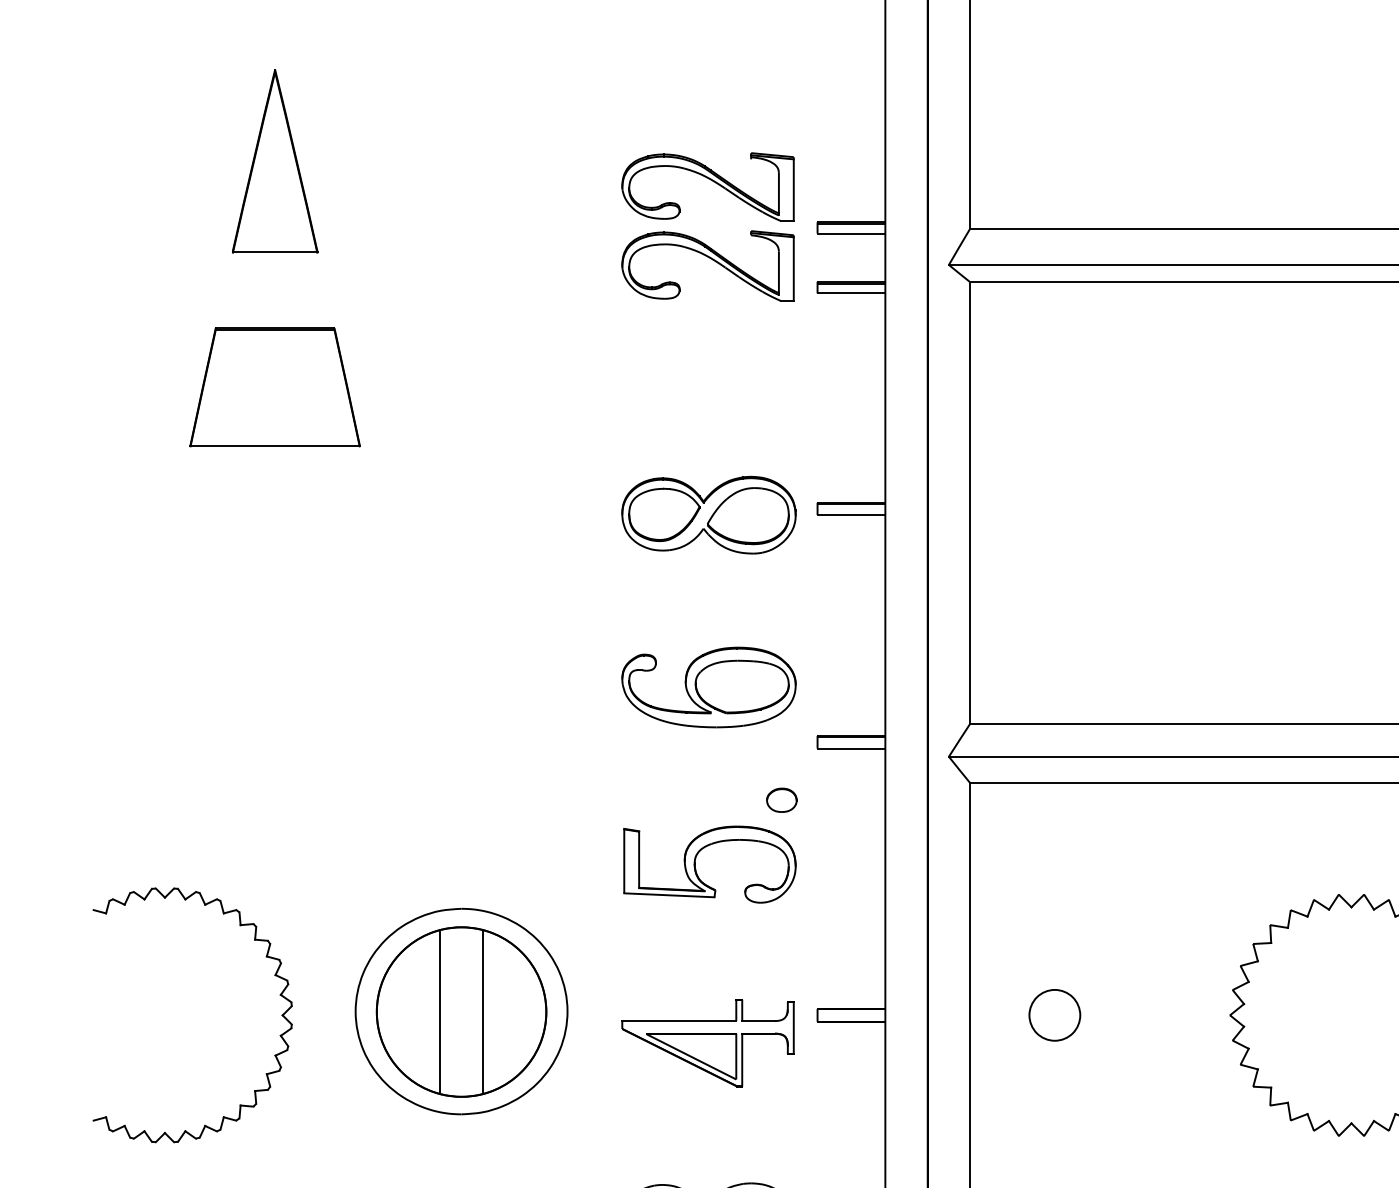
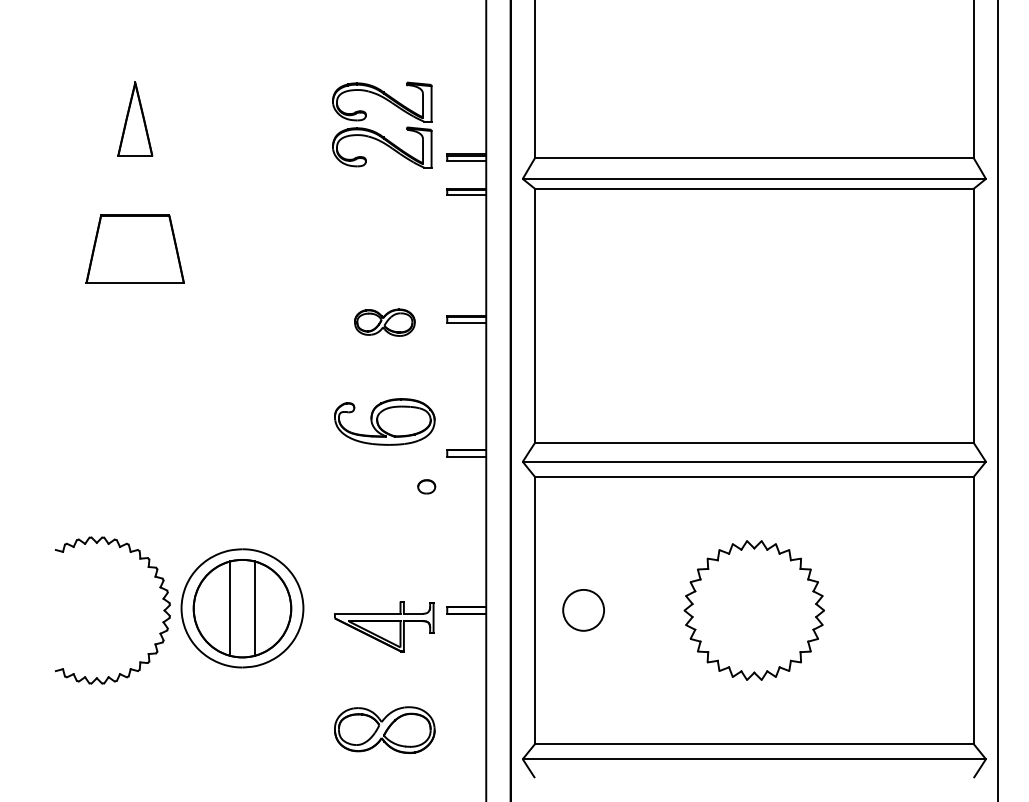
part: (275, 161) -> (135, 119), size x0.7
part: (701, 239) -> (378, 132), moved
part: (708, 514) -> (384, 322), size x0.6
part: (696, 864) -> (377, 523), removed
part: (280, 1015) -> (163, 610), moved
part: (1054, 1015) -> (583, 610), size x1.4

